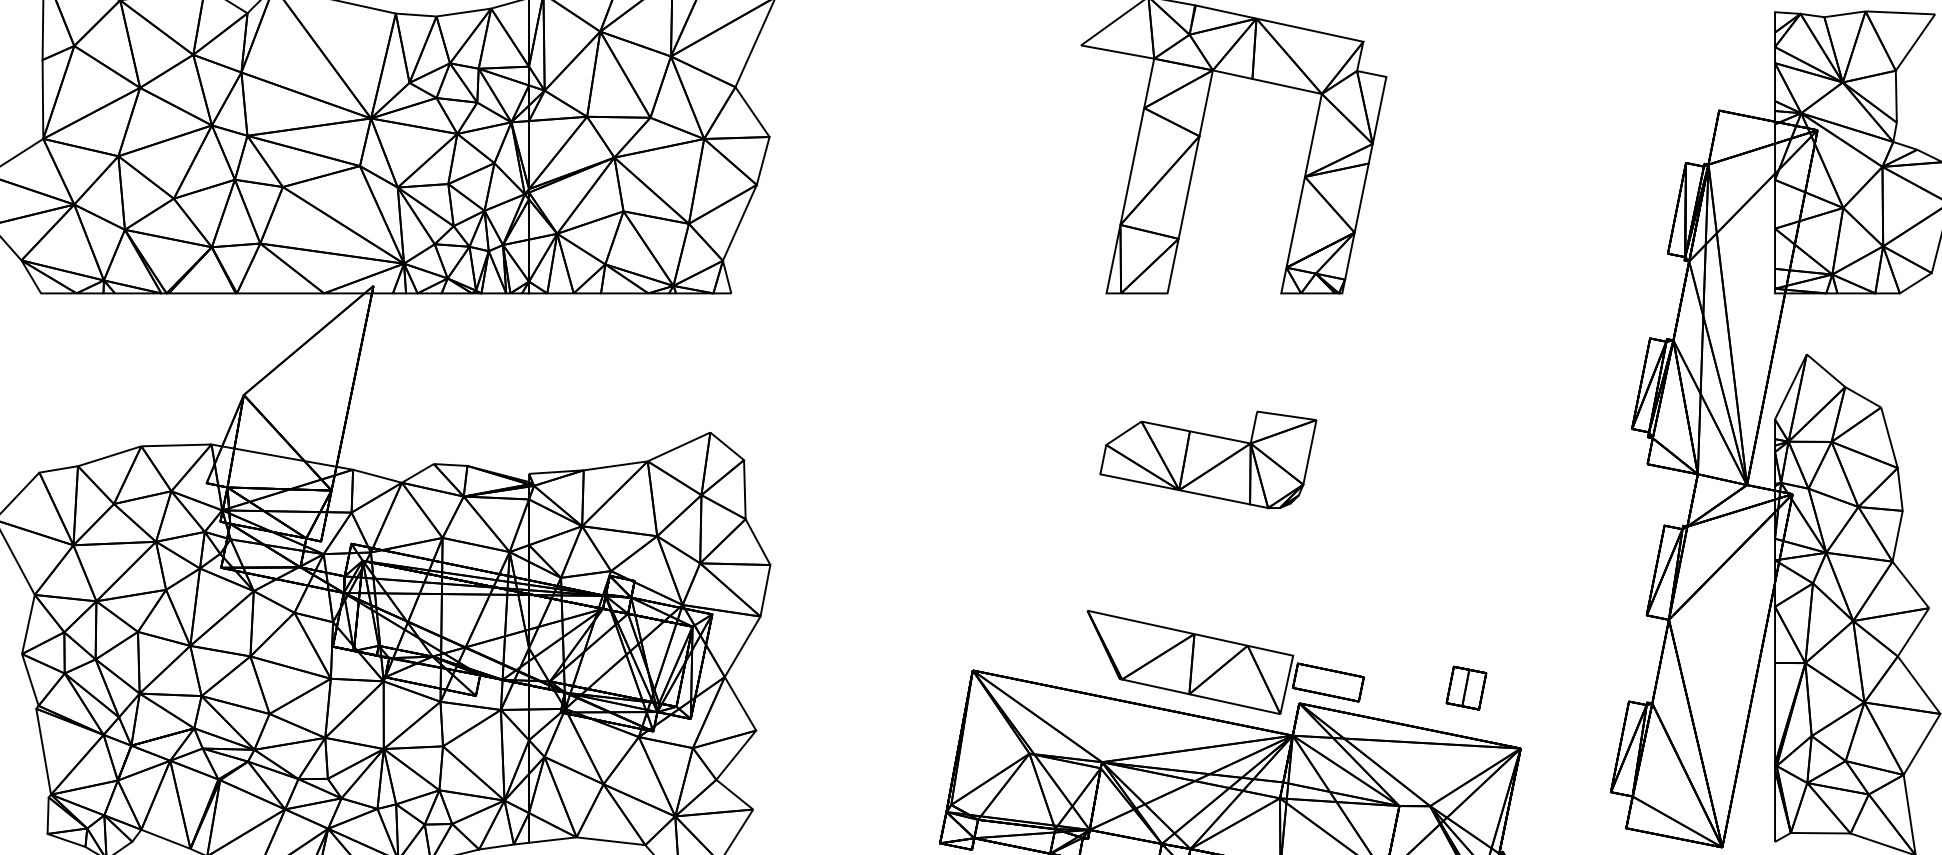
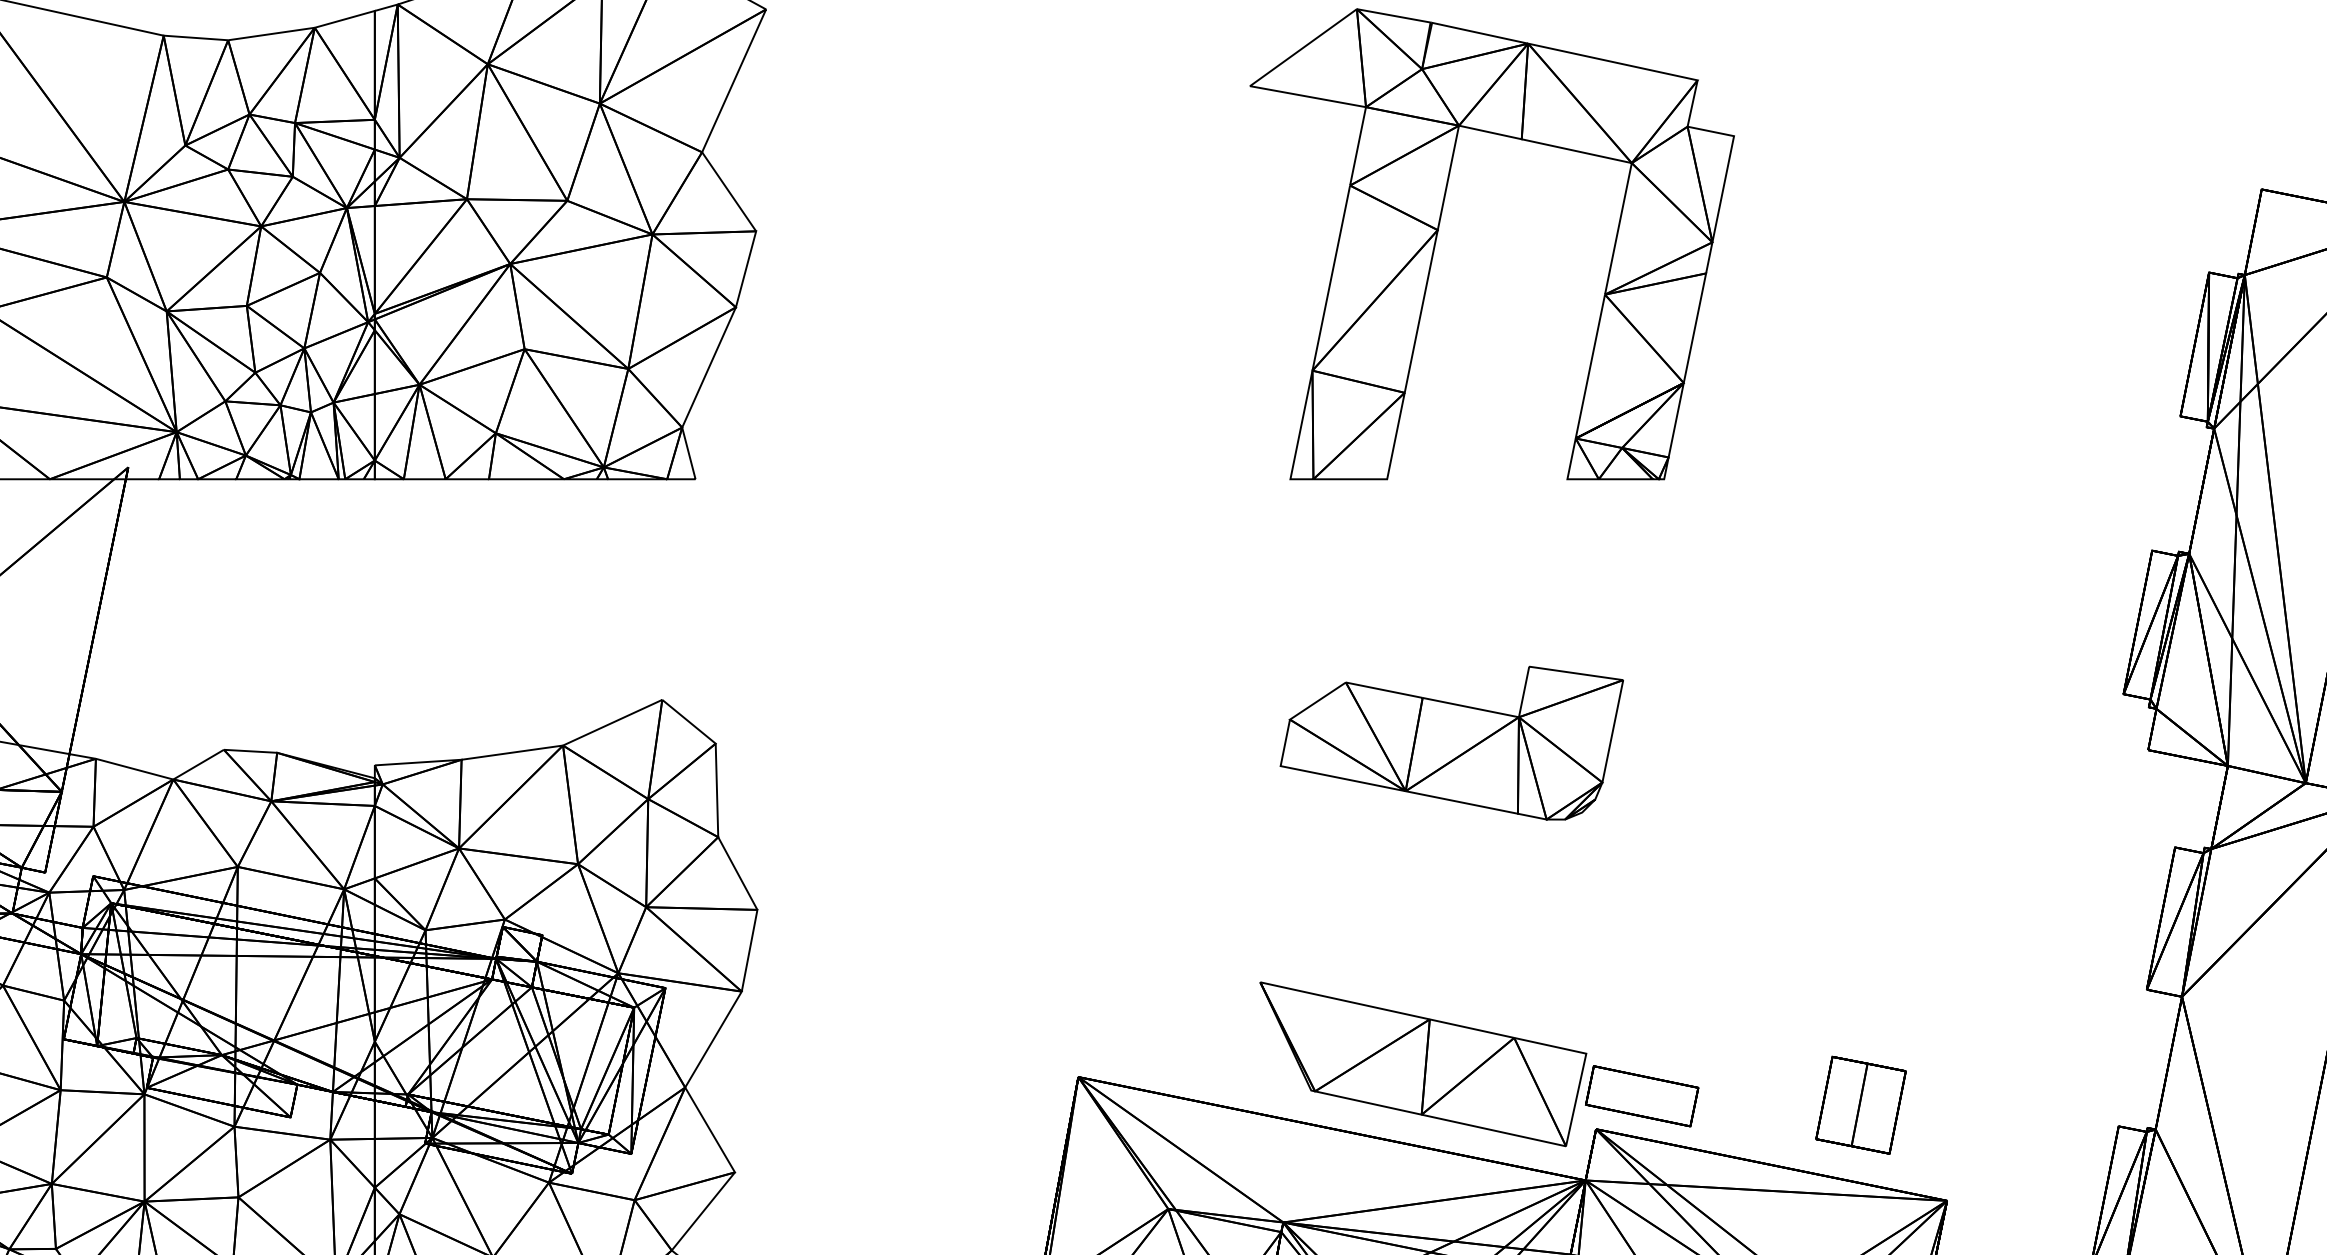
part: (1466, 687) -> (1861, 1104), size x1.43

